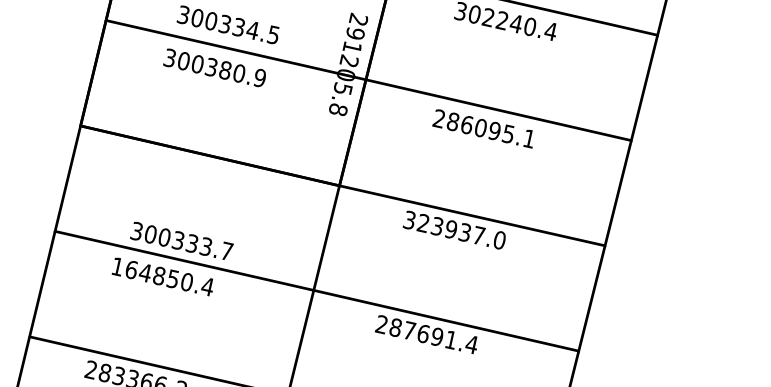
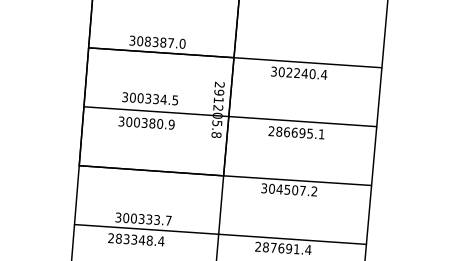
text: (480, 127) -> (294, 132), 286095.1 -> 286695.1
text: (460, 230) -> (292, 189), 323937.0 -> 304507.2
text: (152, 274) -> (130, 239), 164850.4 -> 283348.4

